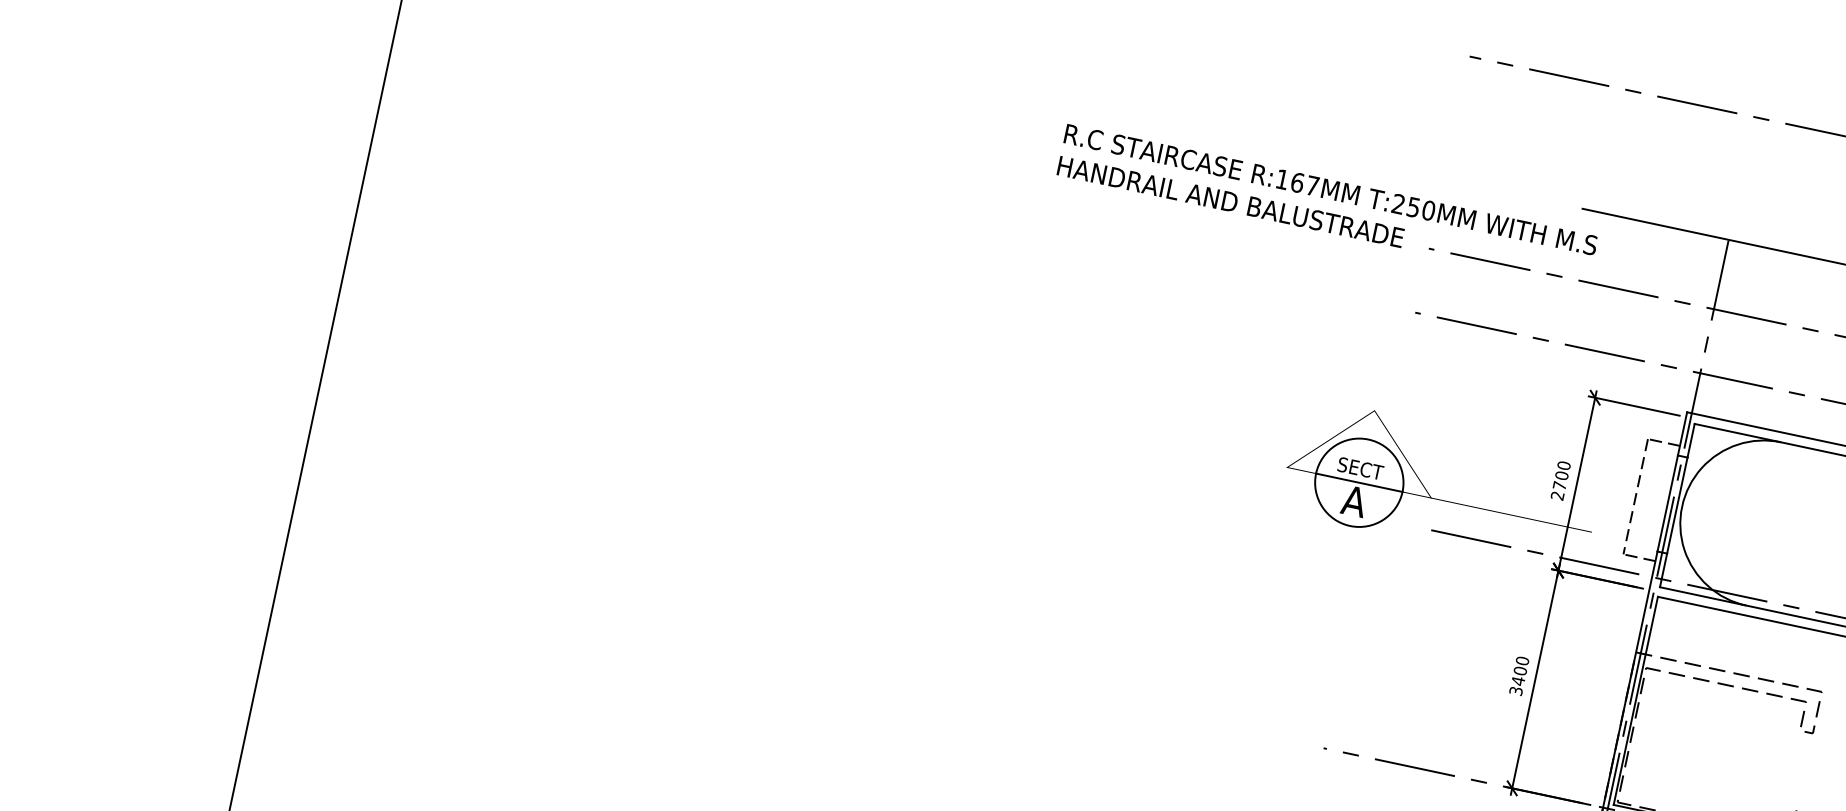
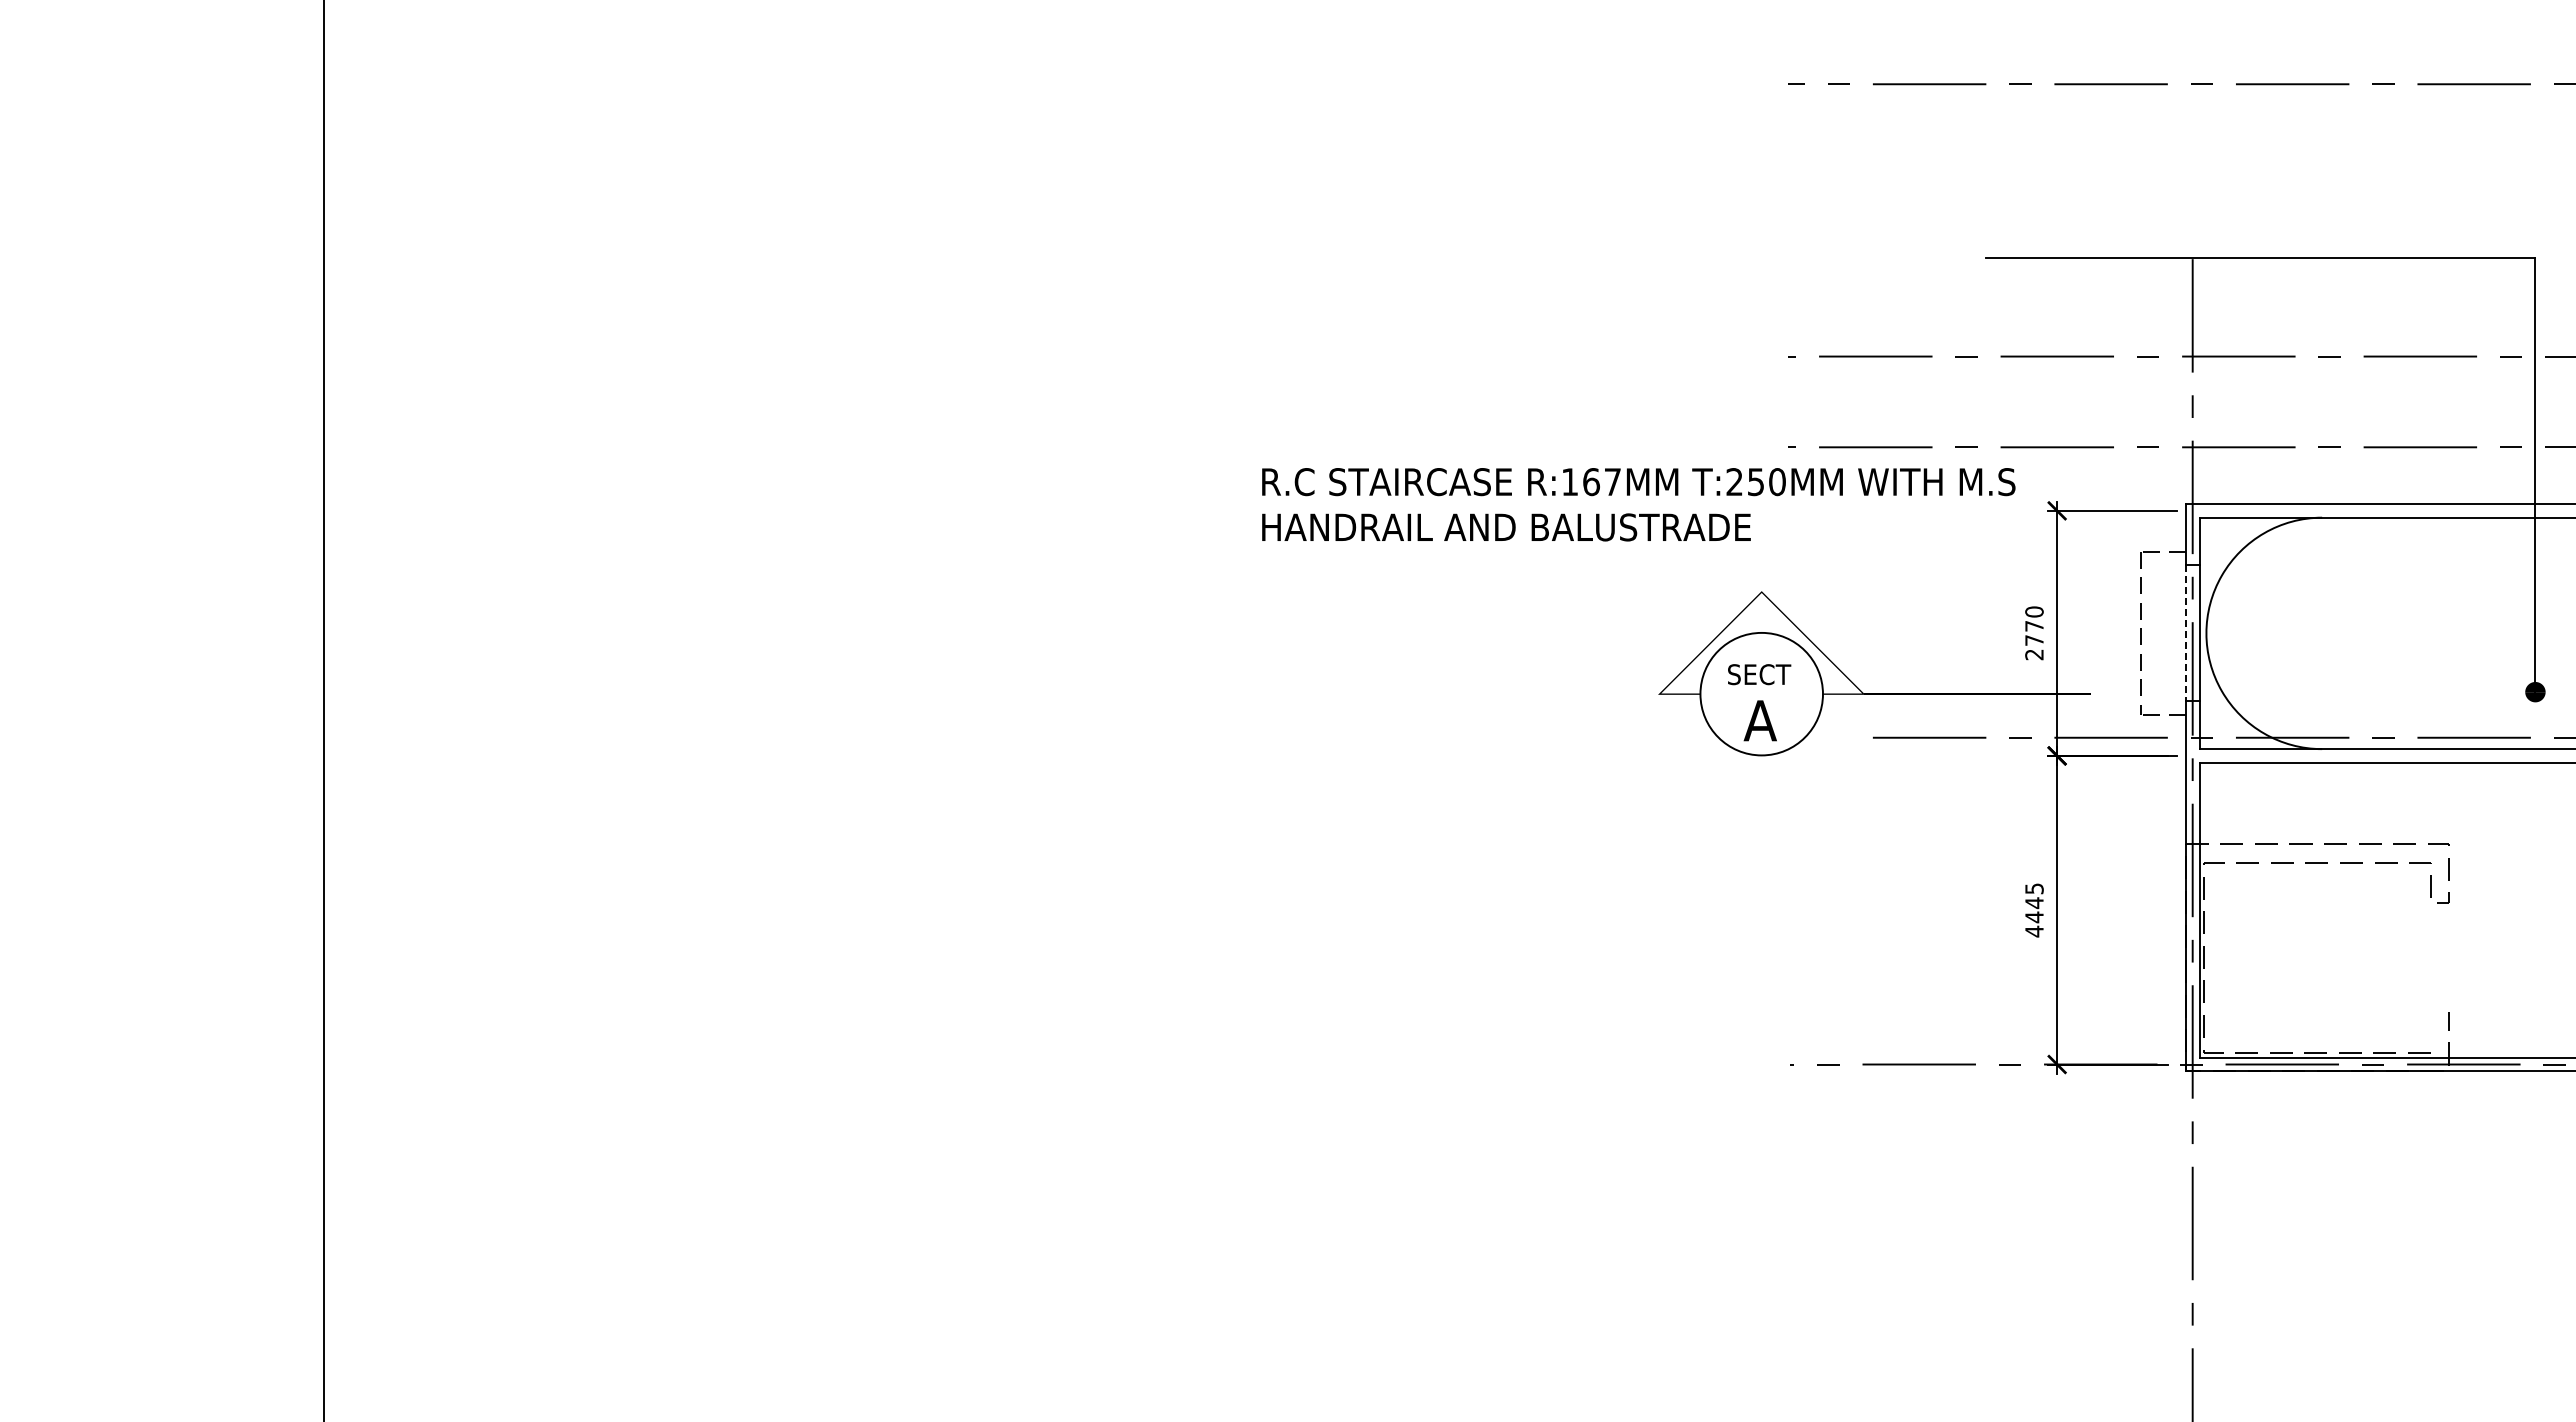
text: (1327, 205) -> (1638, 504), moved
text: (1562, 475) -> (2034, 625), 2700 -> 2770
line: (1359, 482) -> (1761, 694), removed
line: (1667, 503) -> (2185, 633), solid -> dashed
text: (1519, 676) -> (2034, 910), 3400 -> 4445

